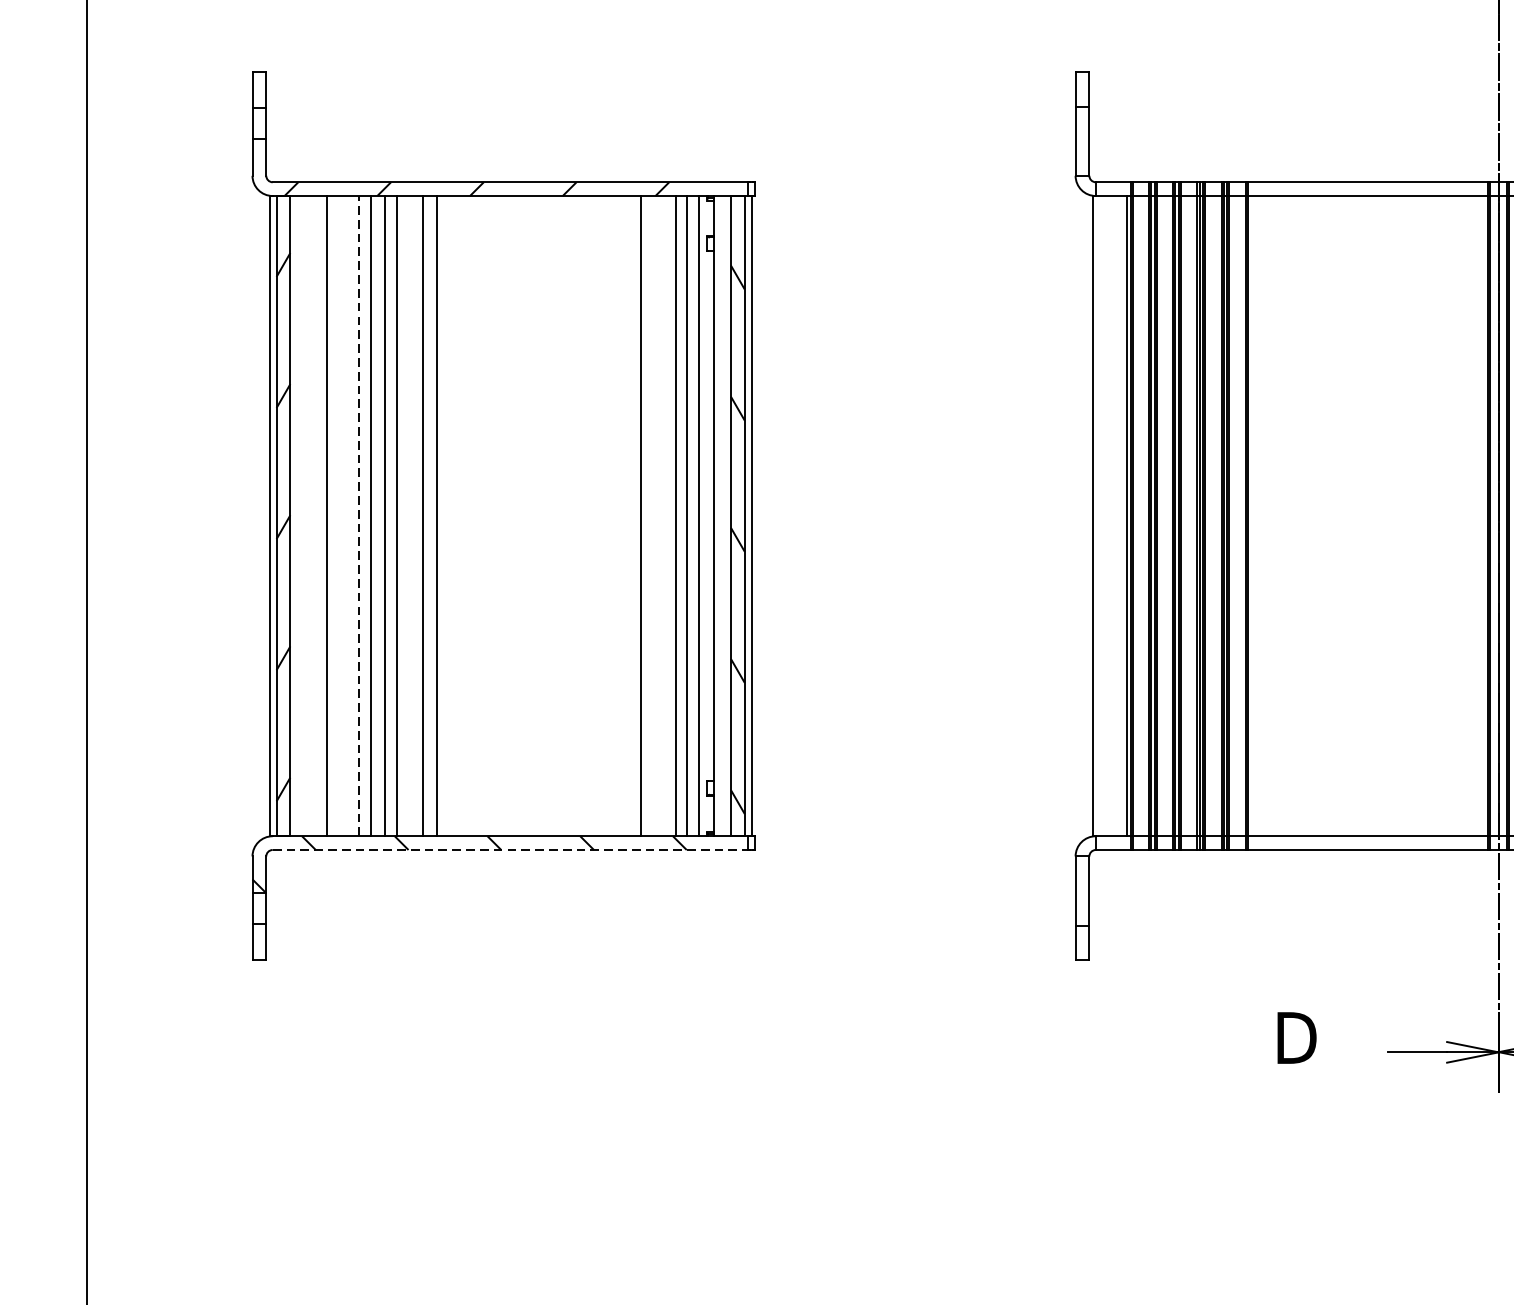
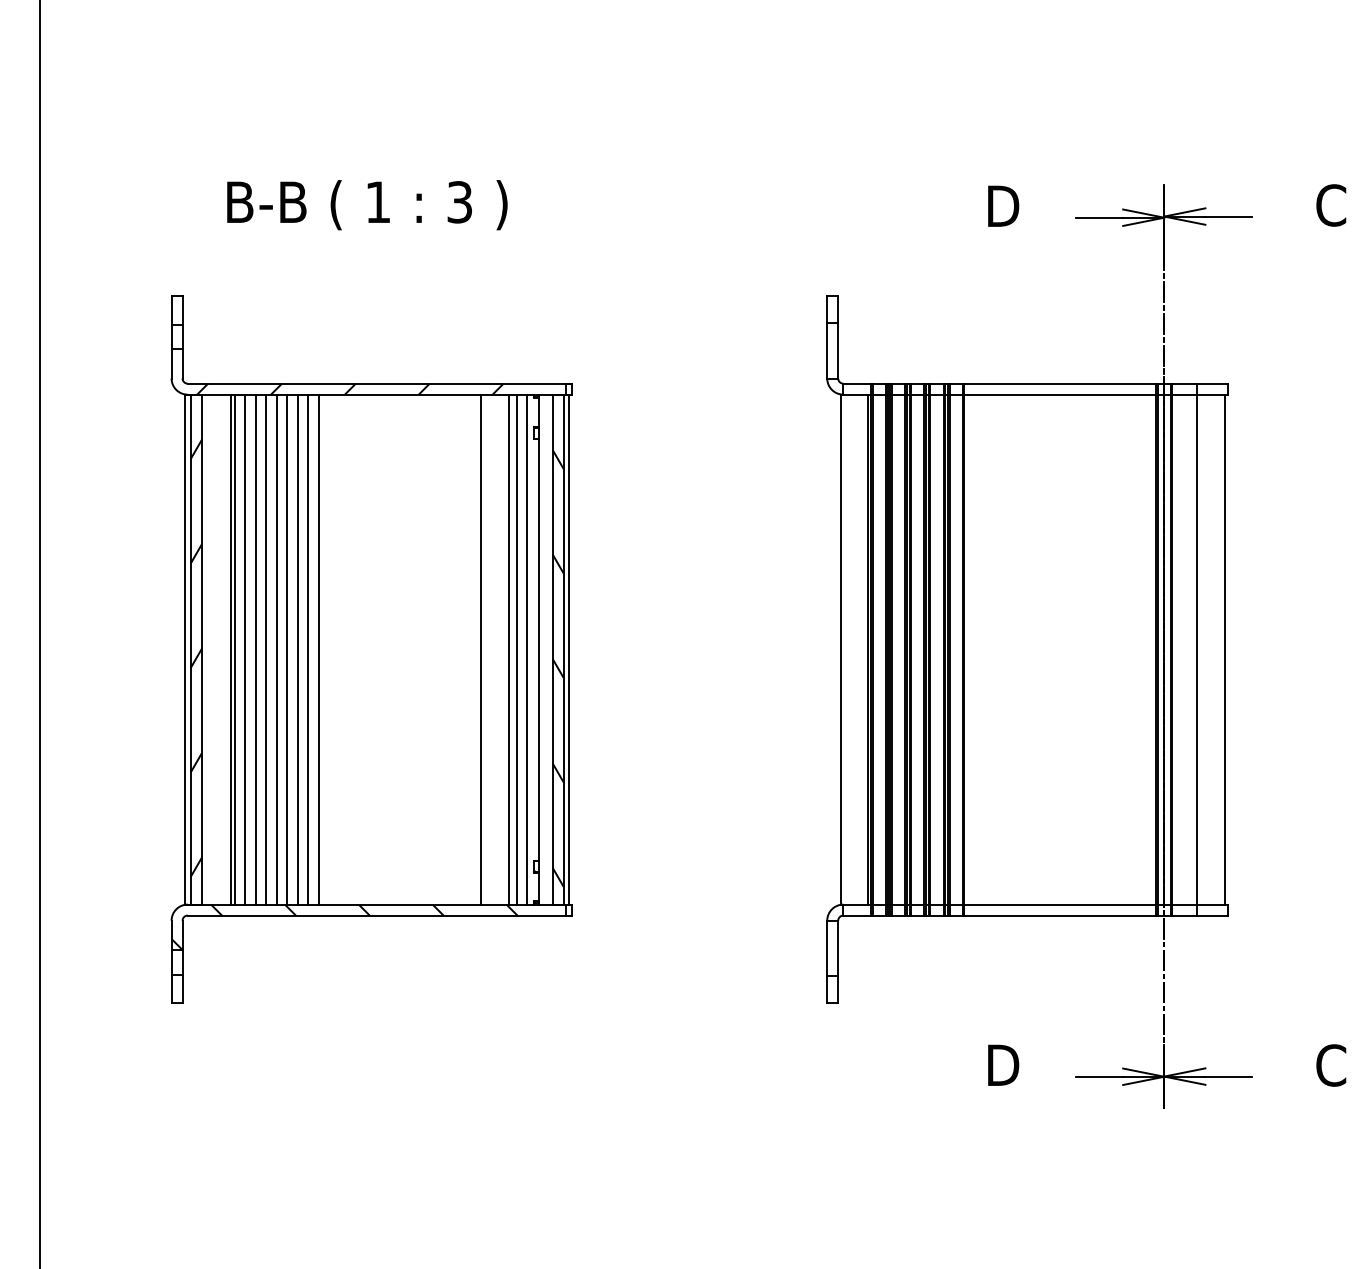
line: (332, 515) -> (235, 649), added
line: (345, 515) -> (245, 649), added
line: (359, 515) -> (256, 649), dashed -> solid
line: (410, 515) -> (297, 649), added
line: (511, 849) -> (377, 915), dashed -> solid

